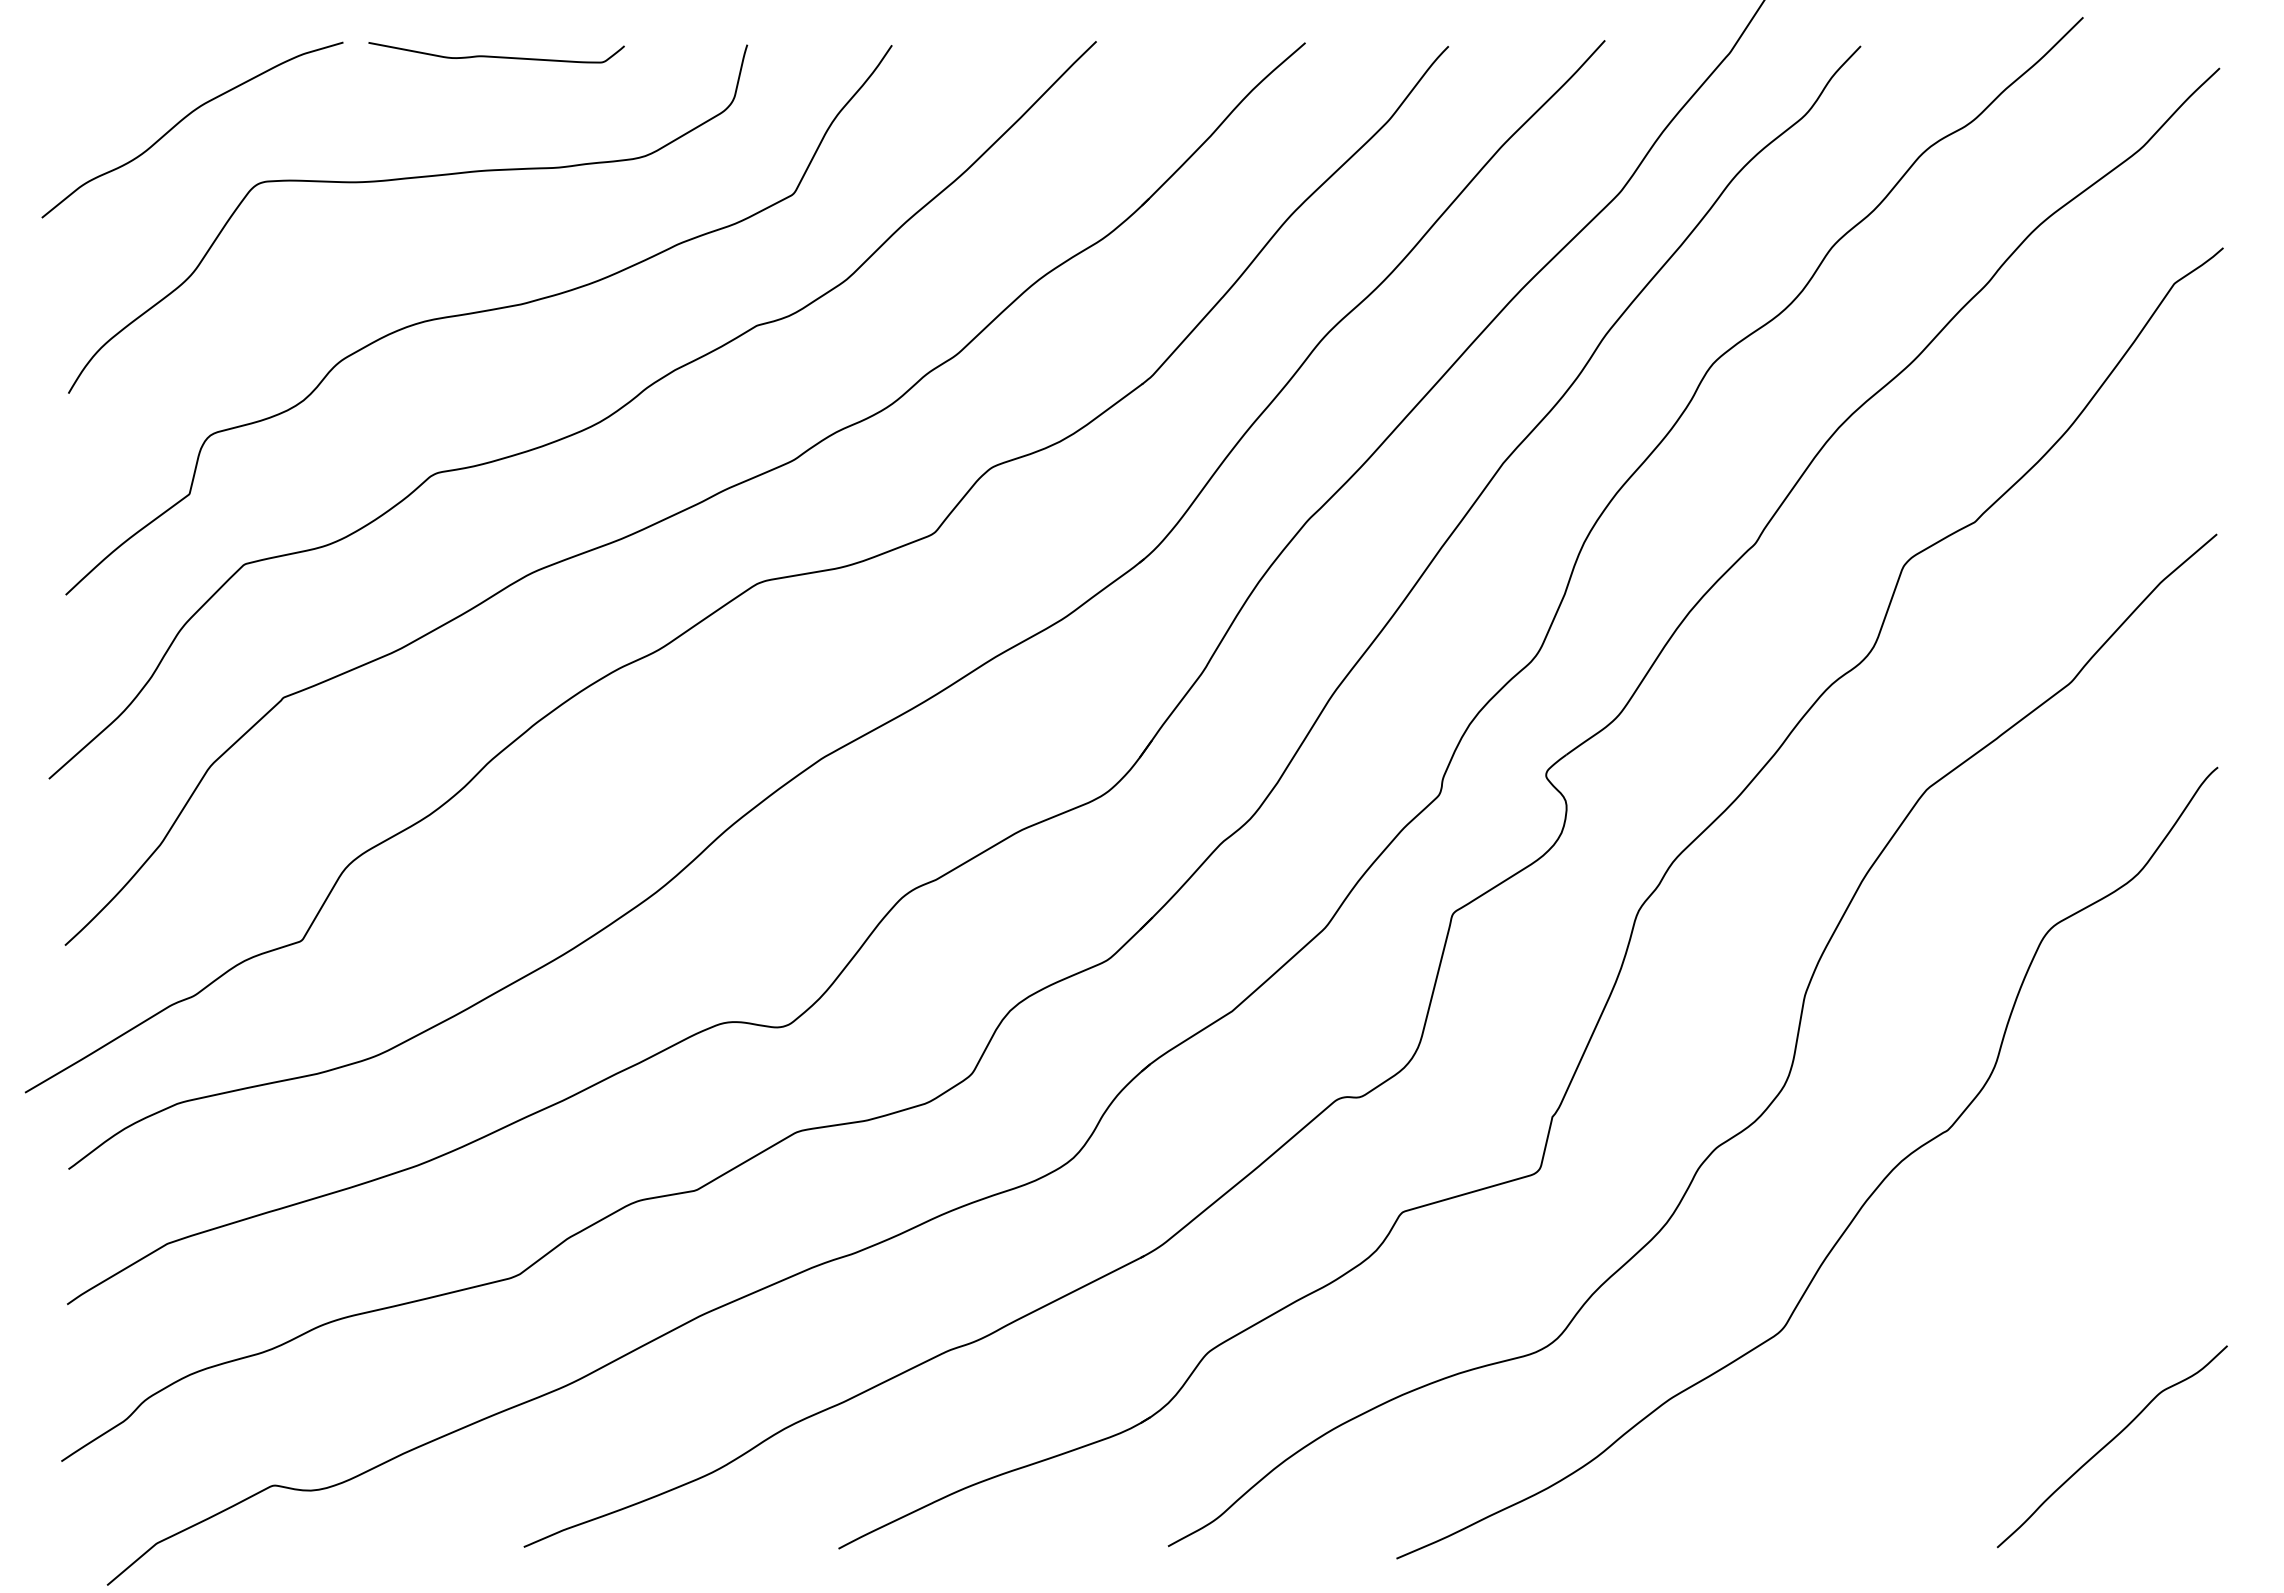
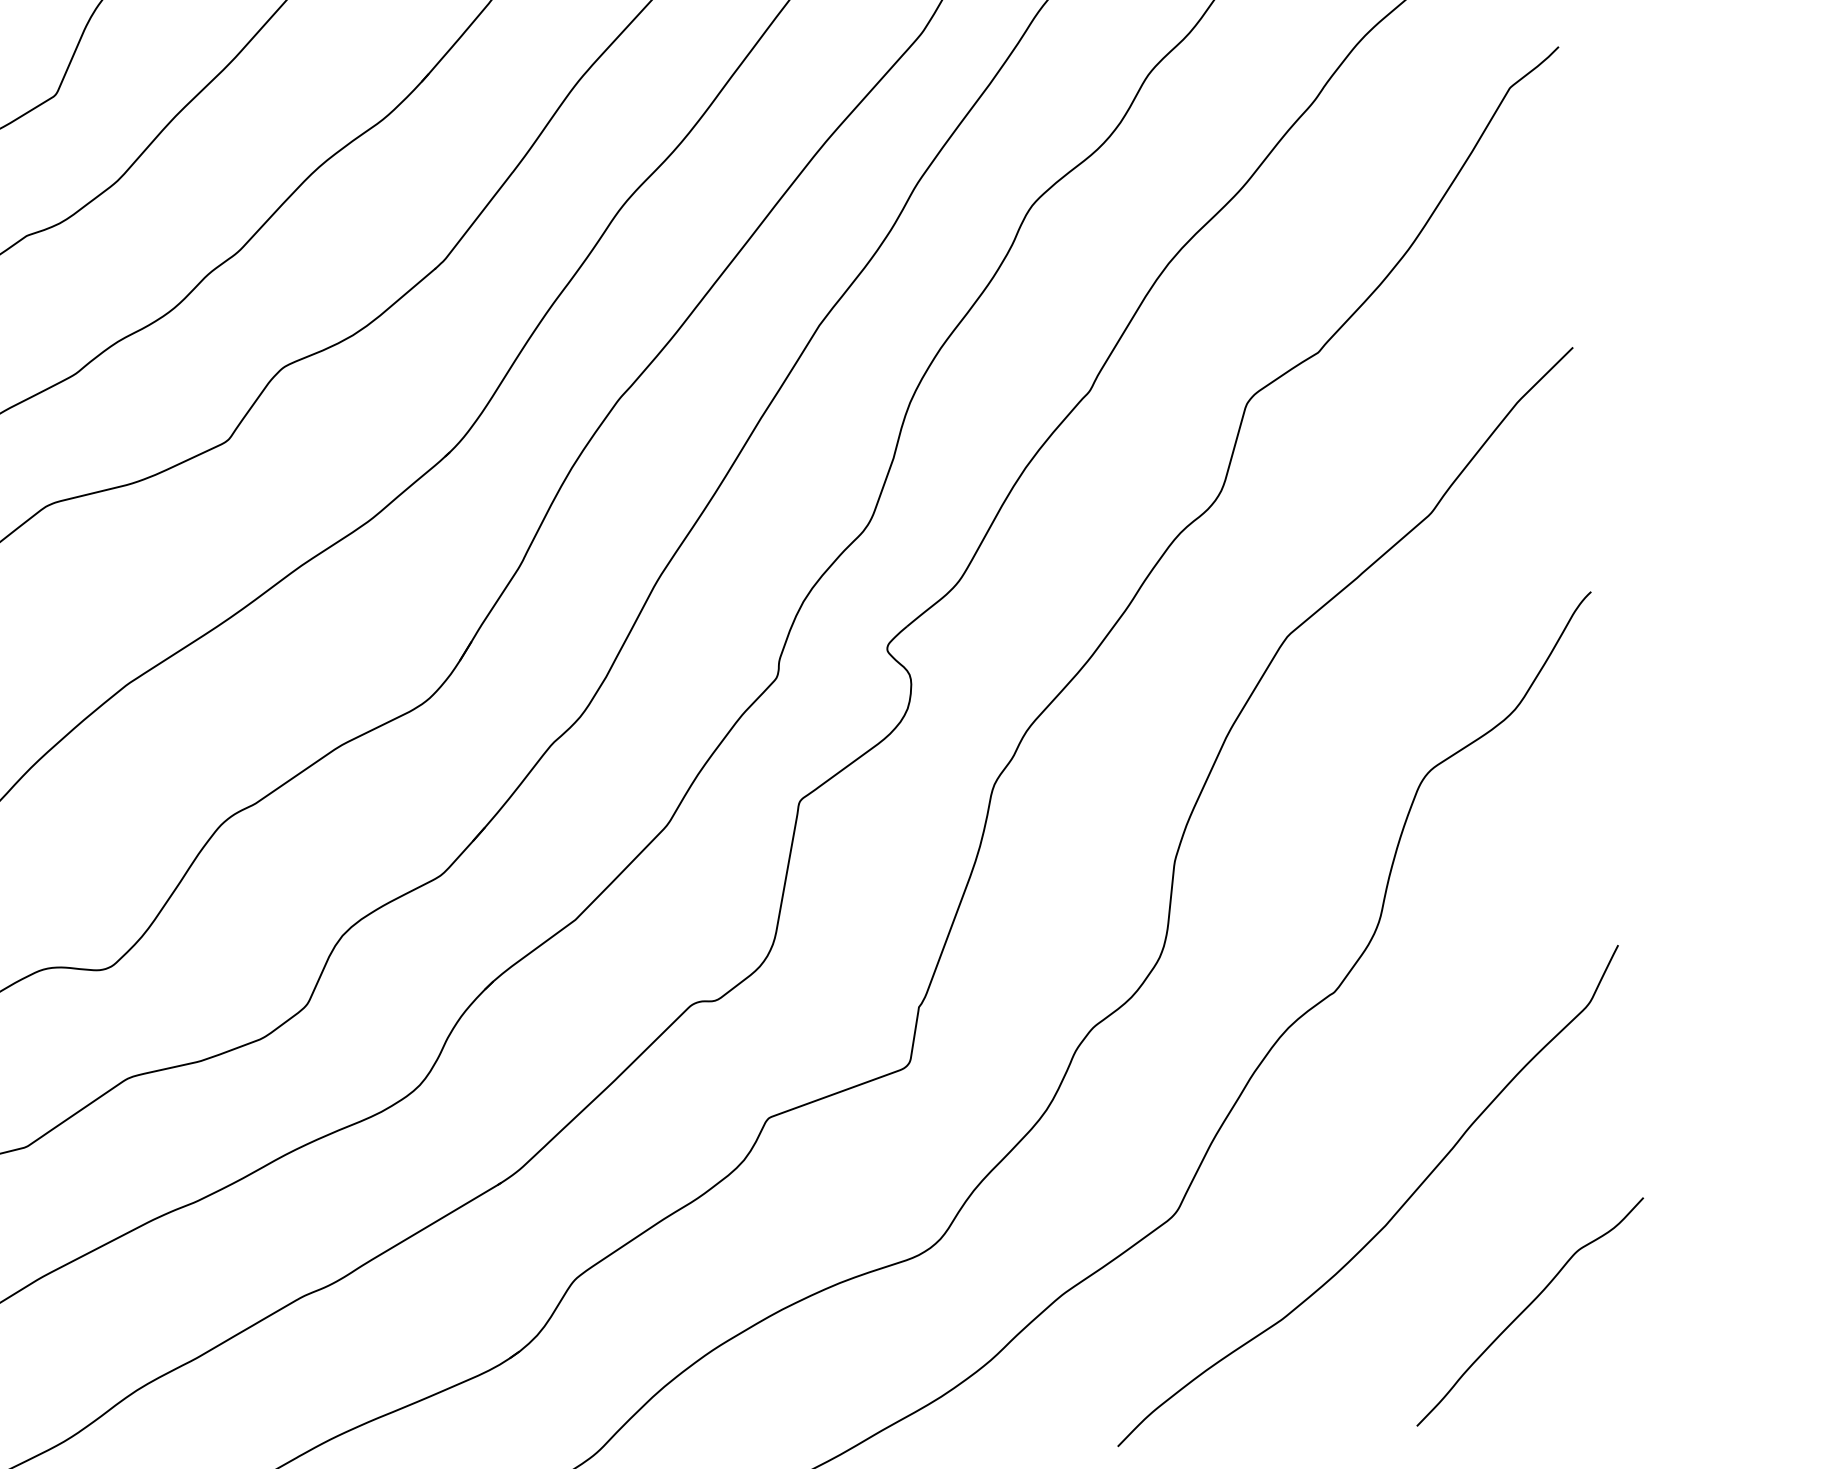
curve: (1987, 1347) -> (1392, 1217), added

